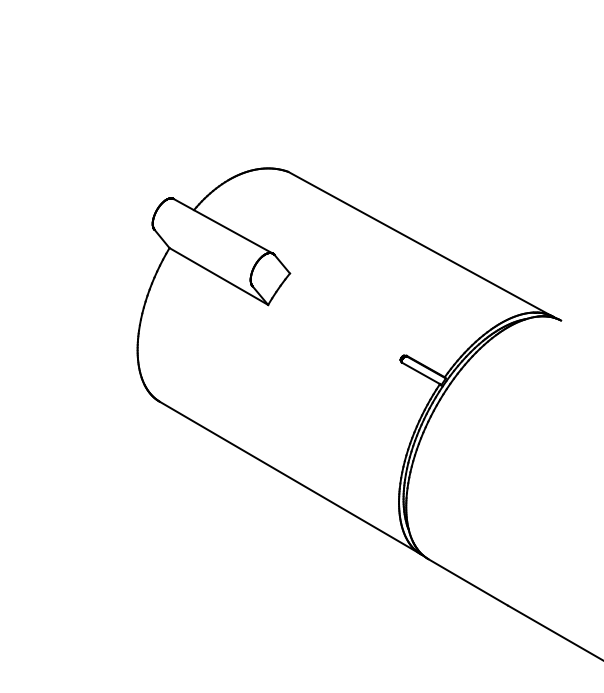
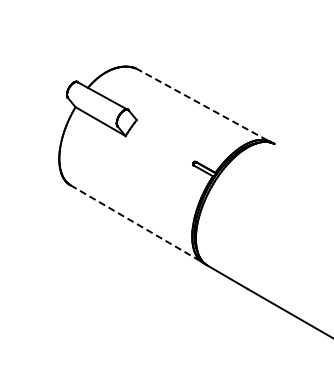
line: (421, 244) -> (203, 105), solid -> dashed
line: (291, 478) -> (137, 224), solid -> dashed

